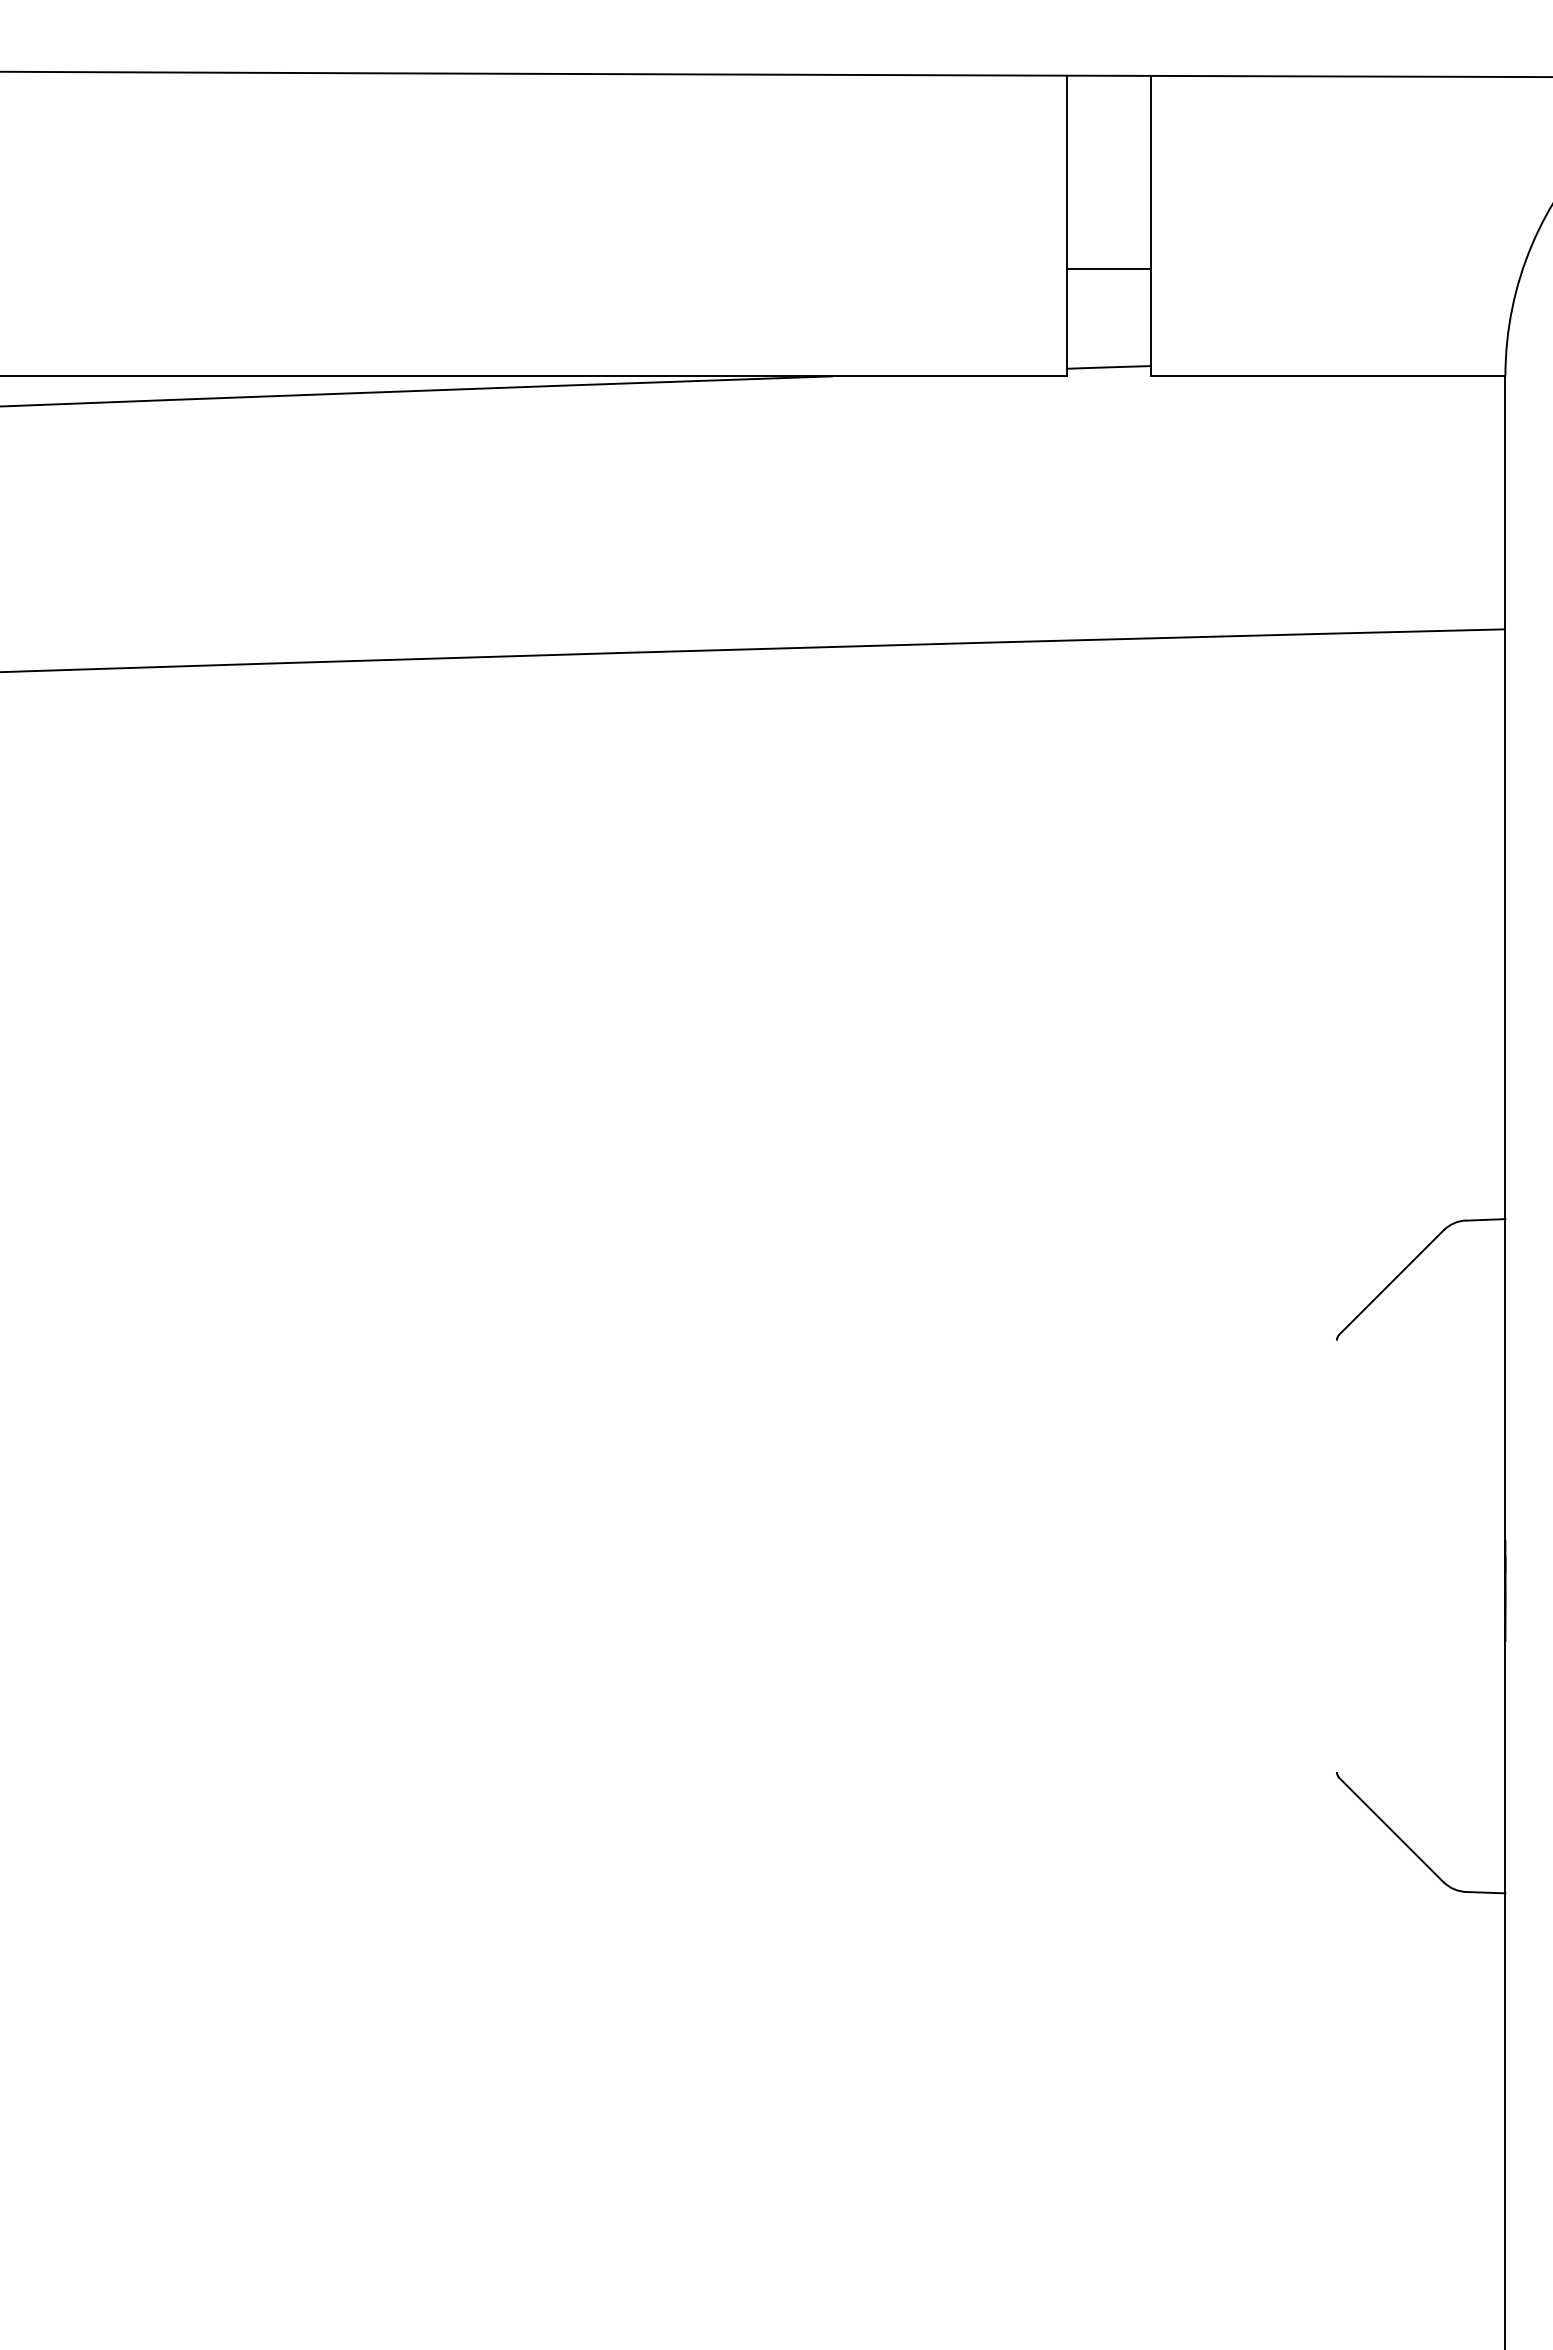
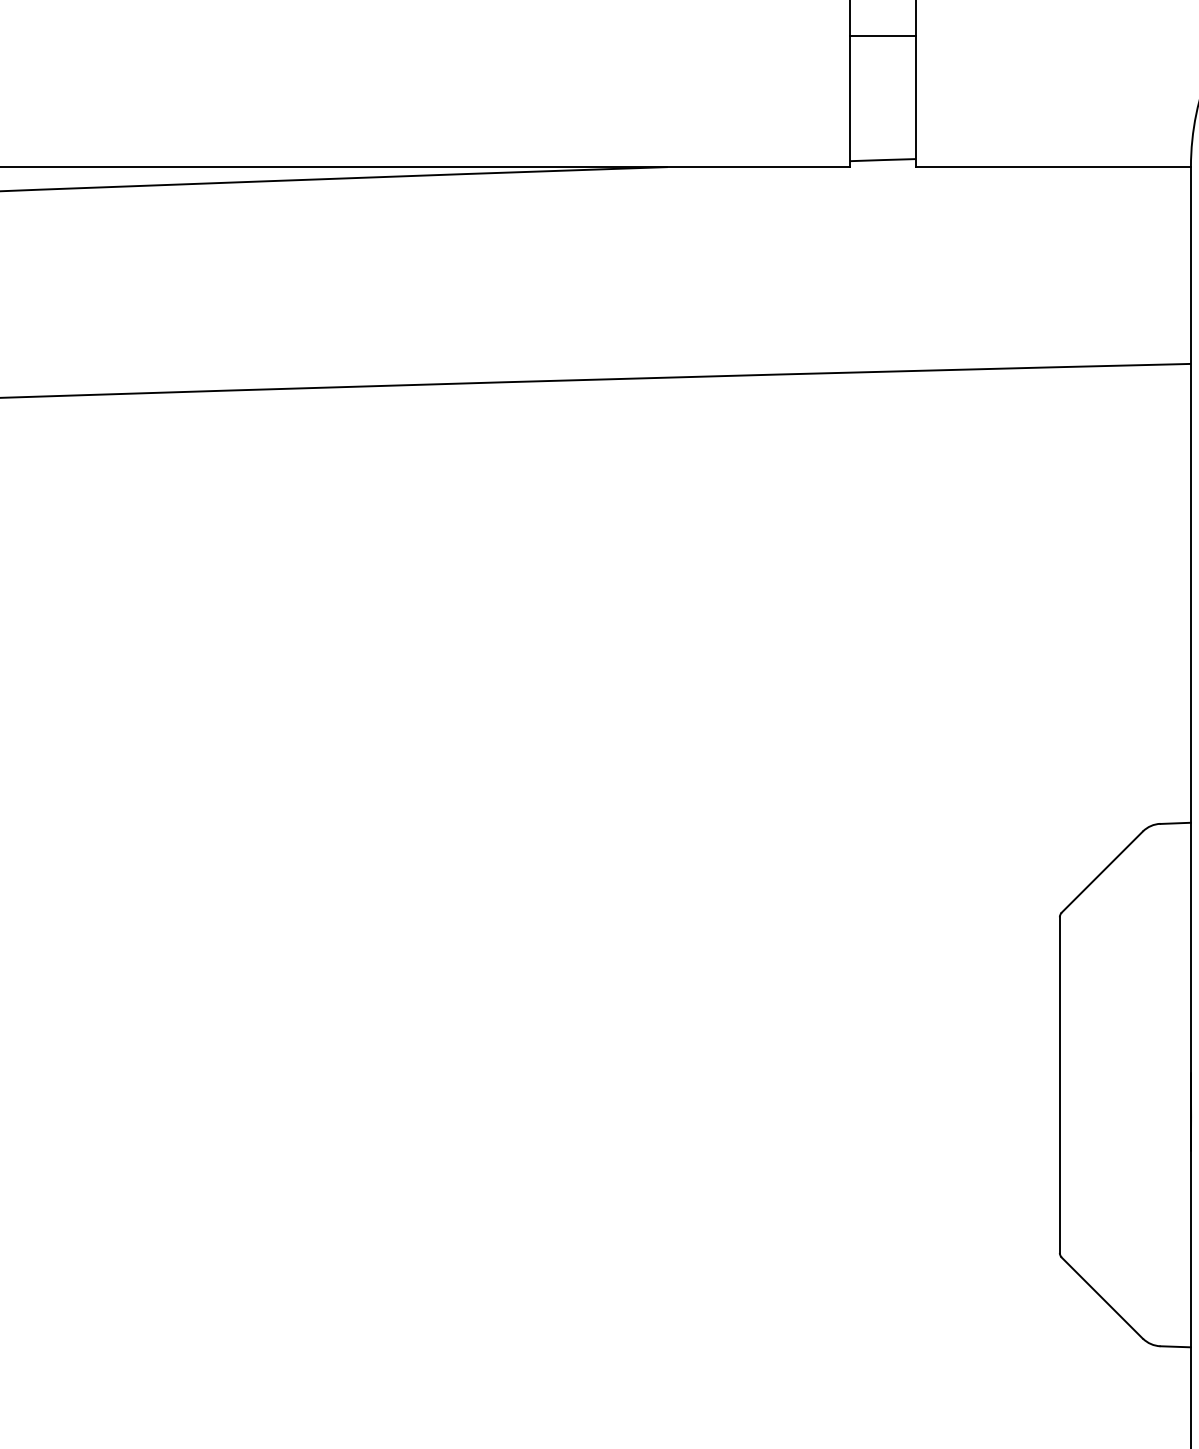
line: (1109, 268) -> (882, 35), moved
line: (1336, 1555) -> (1059, 1084), added

